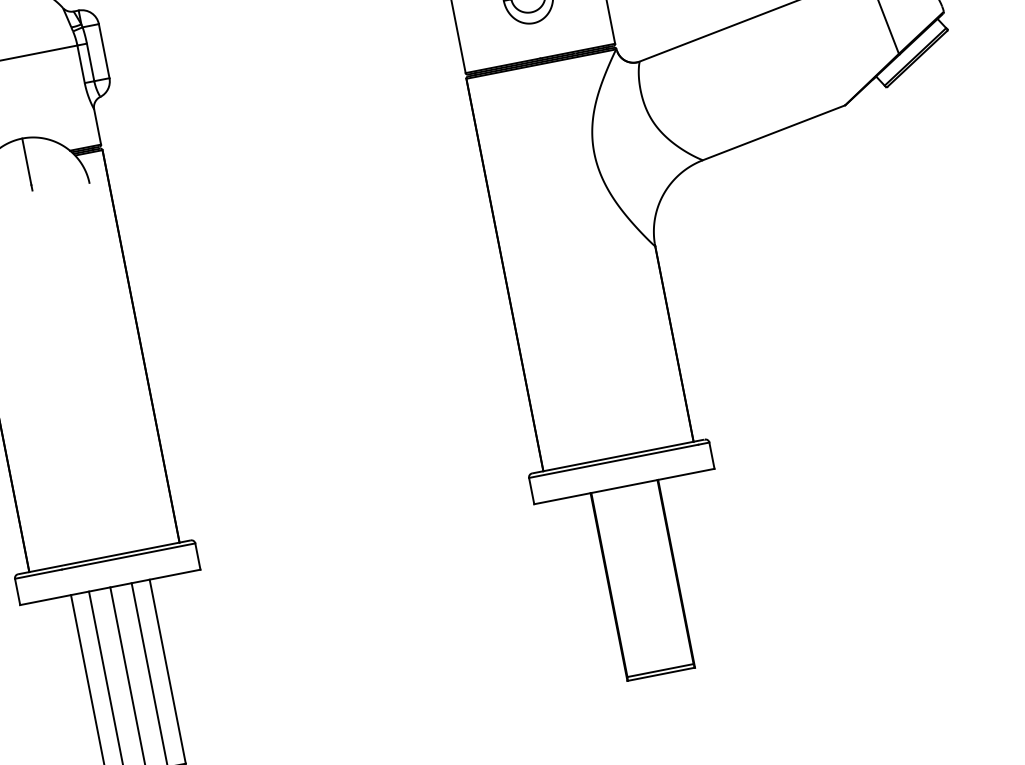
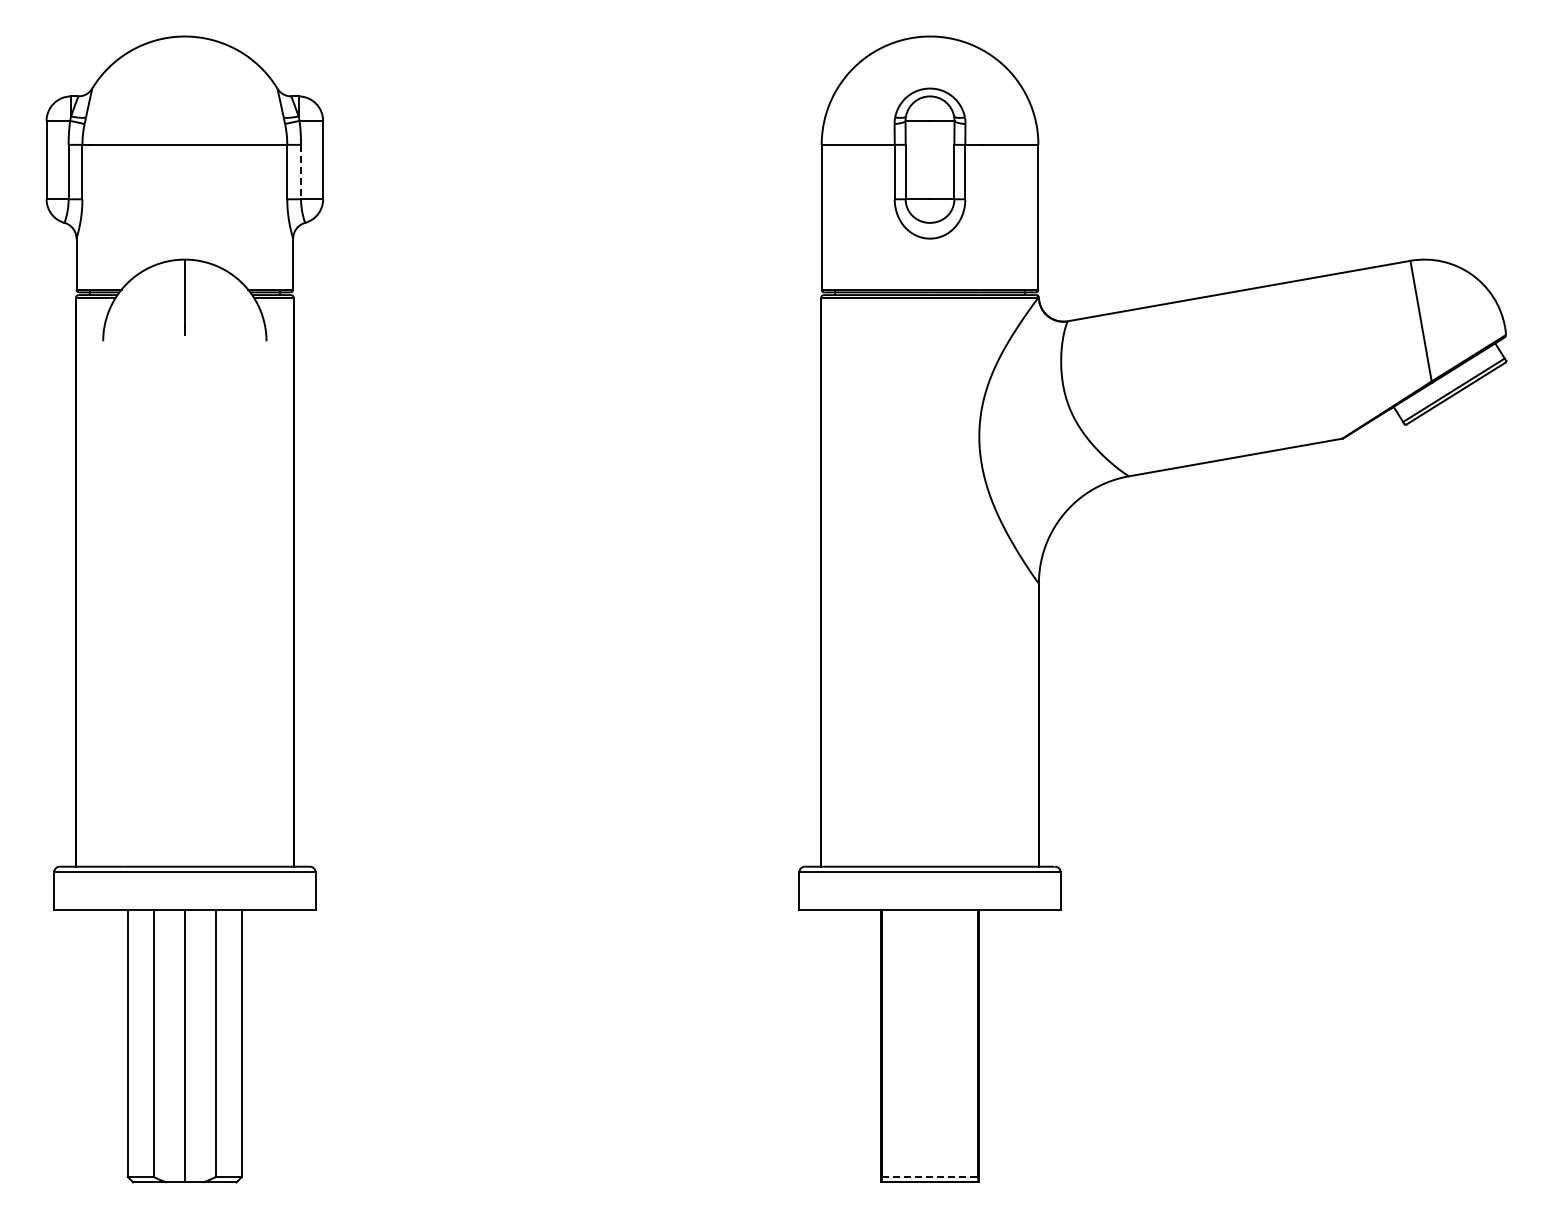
line: (90, 62) -> (301, 172), solid -> dashed
line: (660, 670) -> (930, 1177), solid -> dashed

